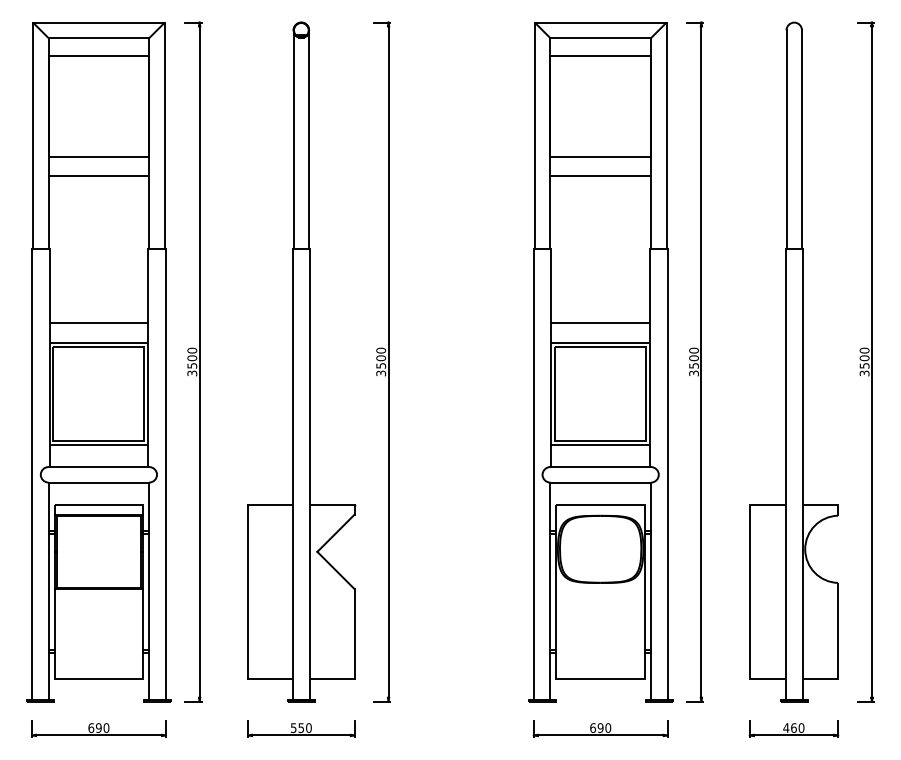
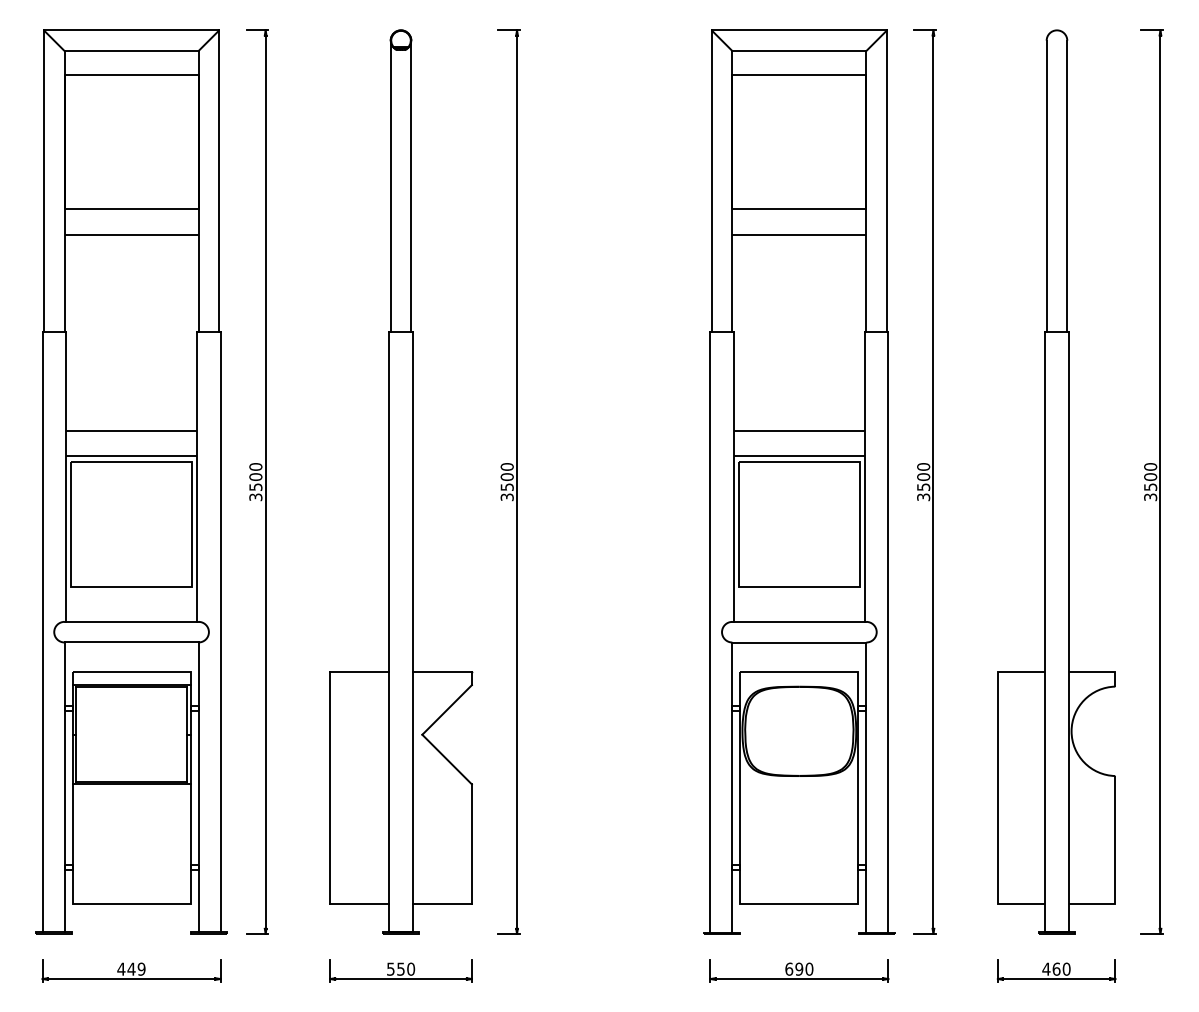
line: (98, 444) -> (131, 592), removed
line: (600, 444) -> (799, 592), removed
text: (98, 727) -> (131, 968), 690 -> 449

